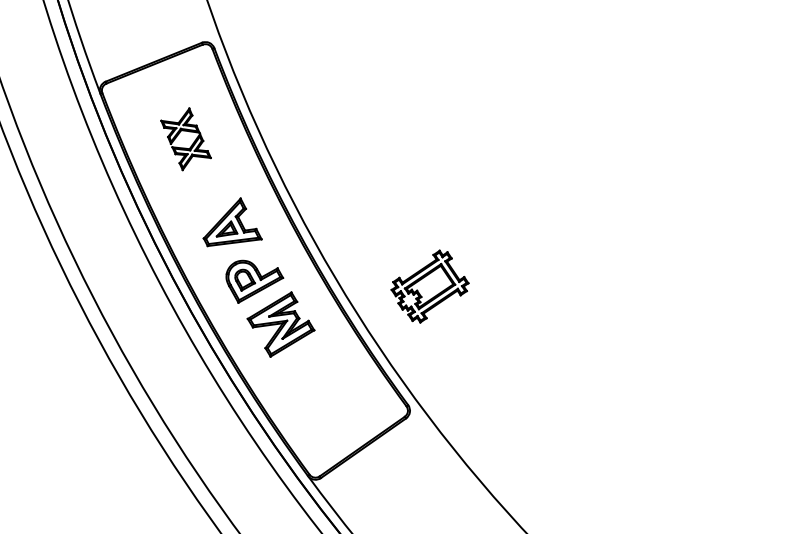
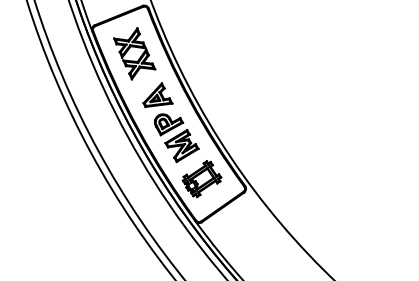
part: (185, 138) -> (134, 53), size x1.67
part: (428, 285) -> (201, 178), moved

